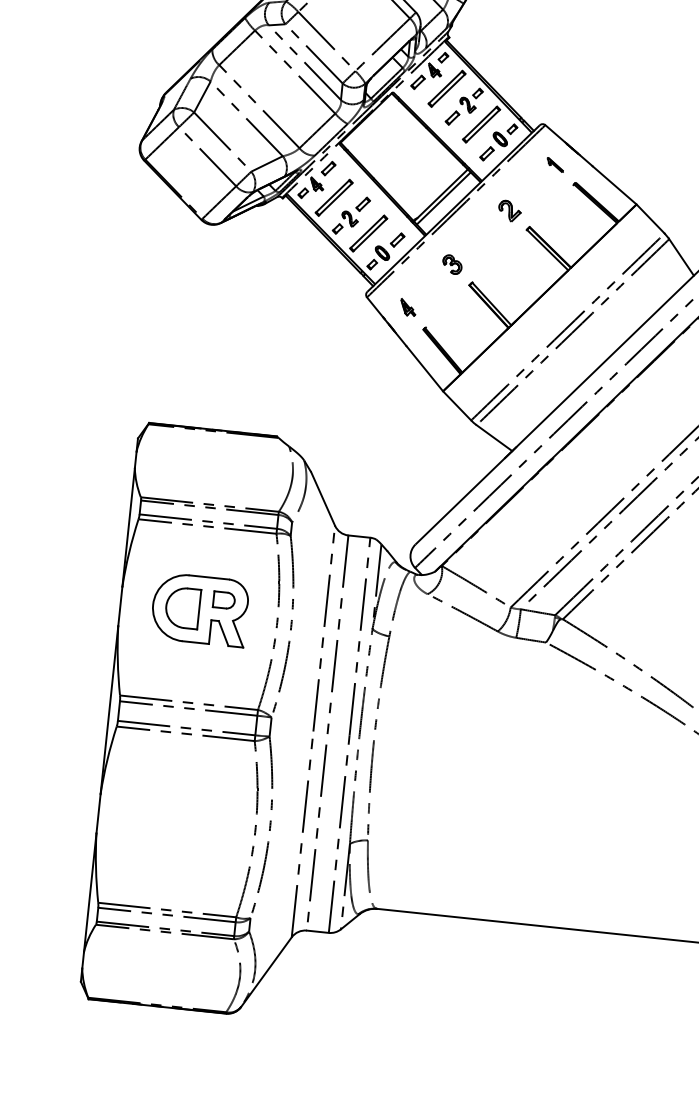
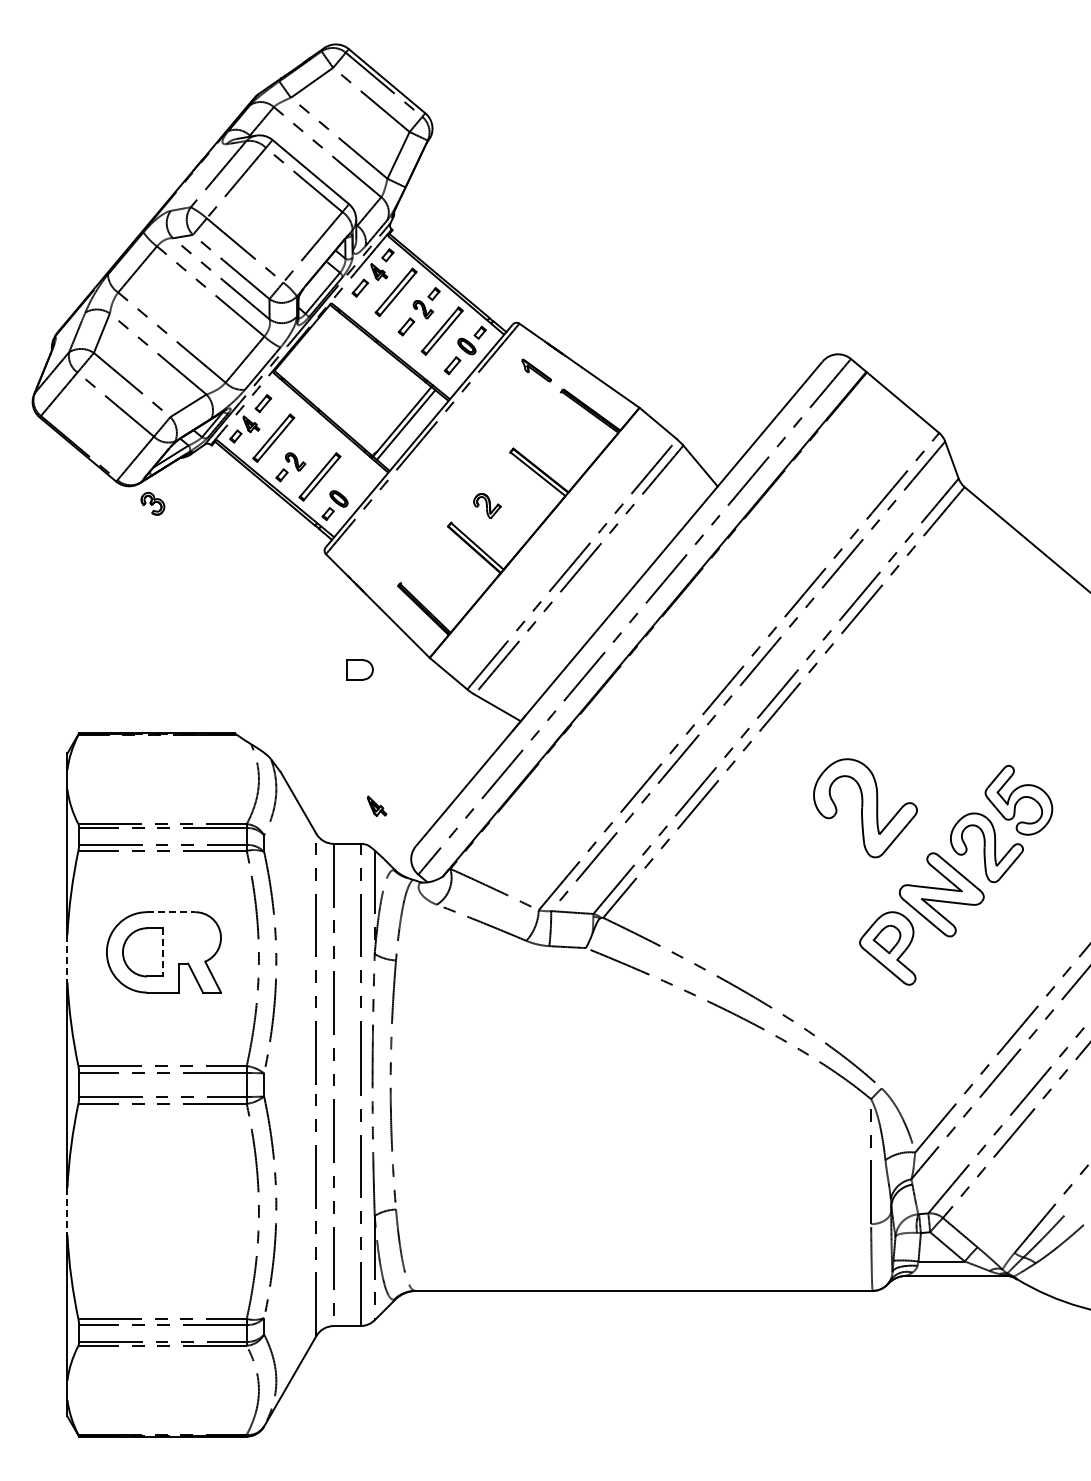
part: (555, 164) -> (536, 370), size x1.4
part: (363, 203) -> (309, 441), removed
part: (509, 210) -> (487, 505), moved
part: (397, 239) -> (355, 480), removed
part: (452, 264) -> (152, 503), moved
part: (407, 306) -> (376, 805), moved
line: (209, 577) -> (171, 912), solid -> dashed
part: (223, 599) -> (359, 669), moved
line: (120, 606) -> (67, 958), solid -> dashed
line: (199, 609) -> (163, 952), solid -> dashed
line: (98, 813) -> (67, 1211), solid -> dashed

